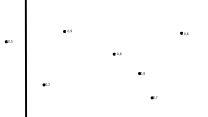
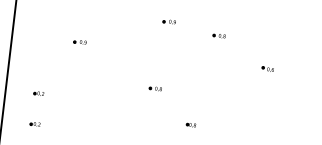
part: (120, 11) -> (168, 20), added
part: (151, 16) -> (217, 34), added
part: (45, 65) -> (37, 93), added

